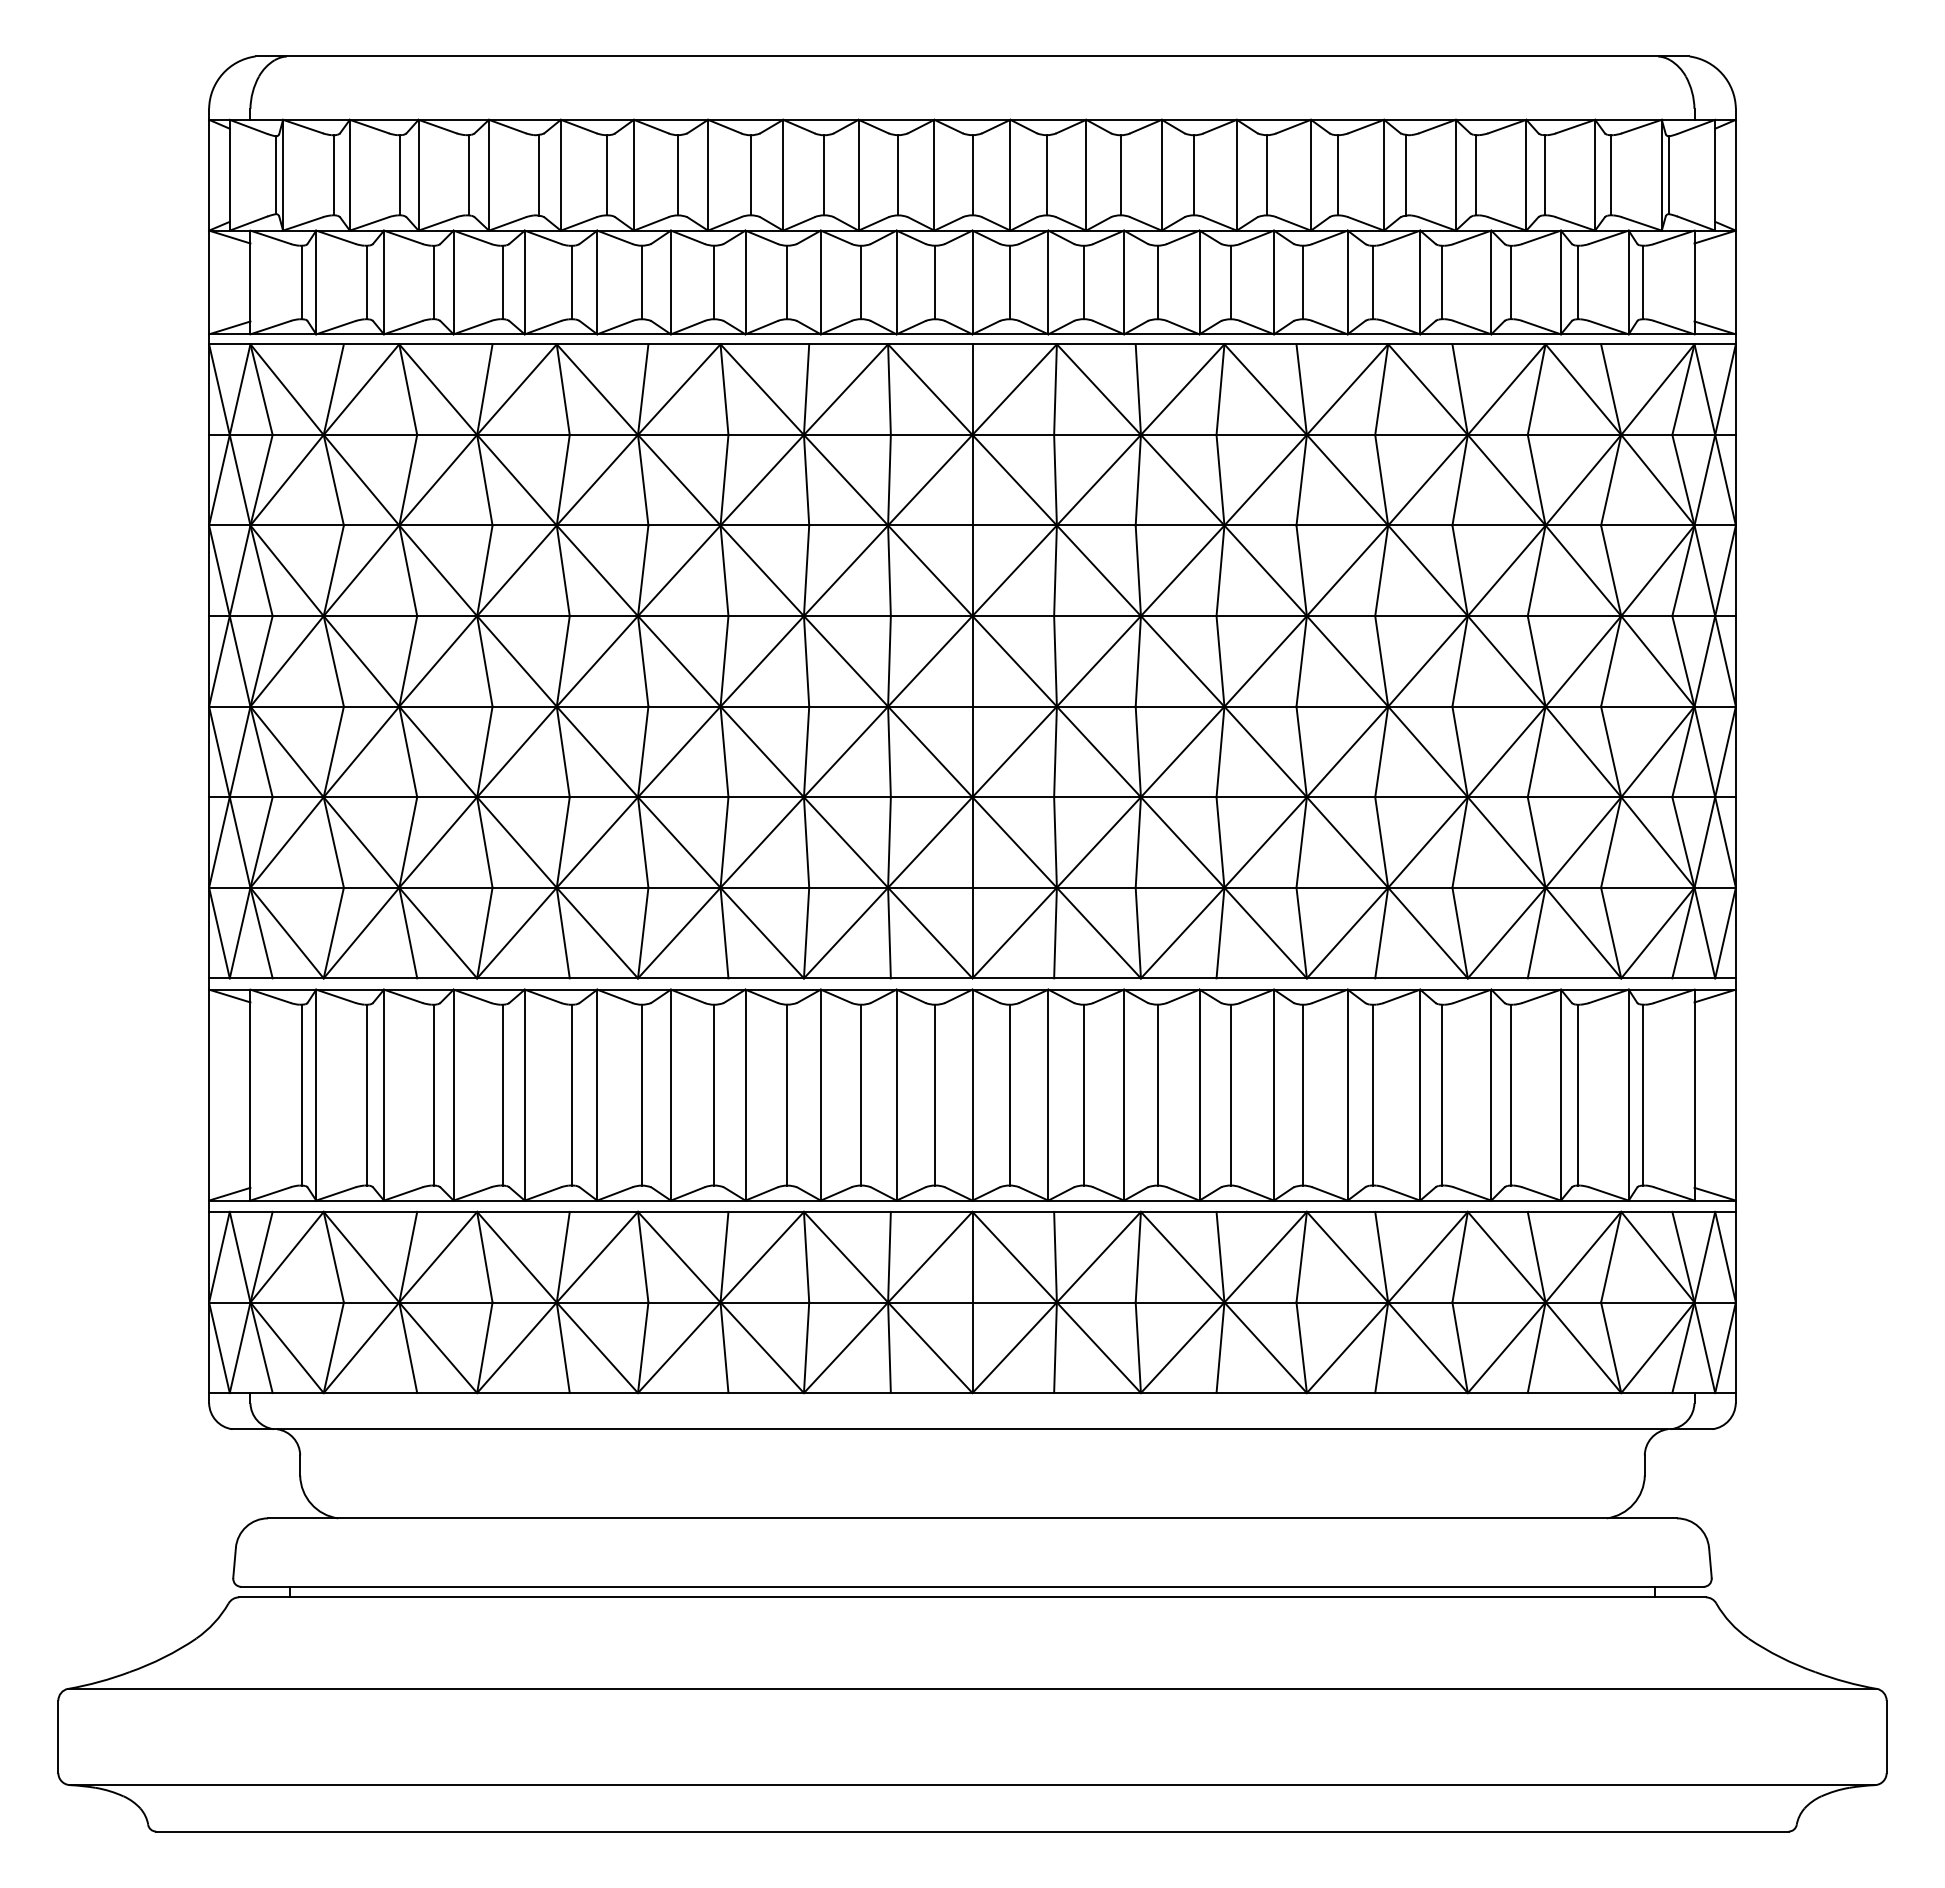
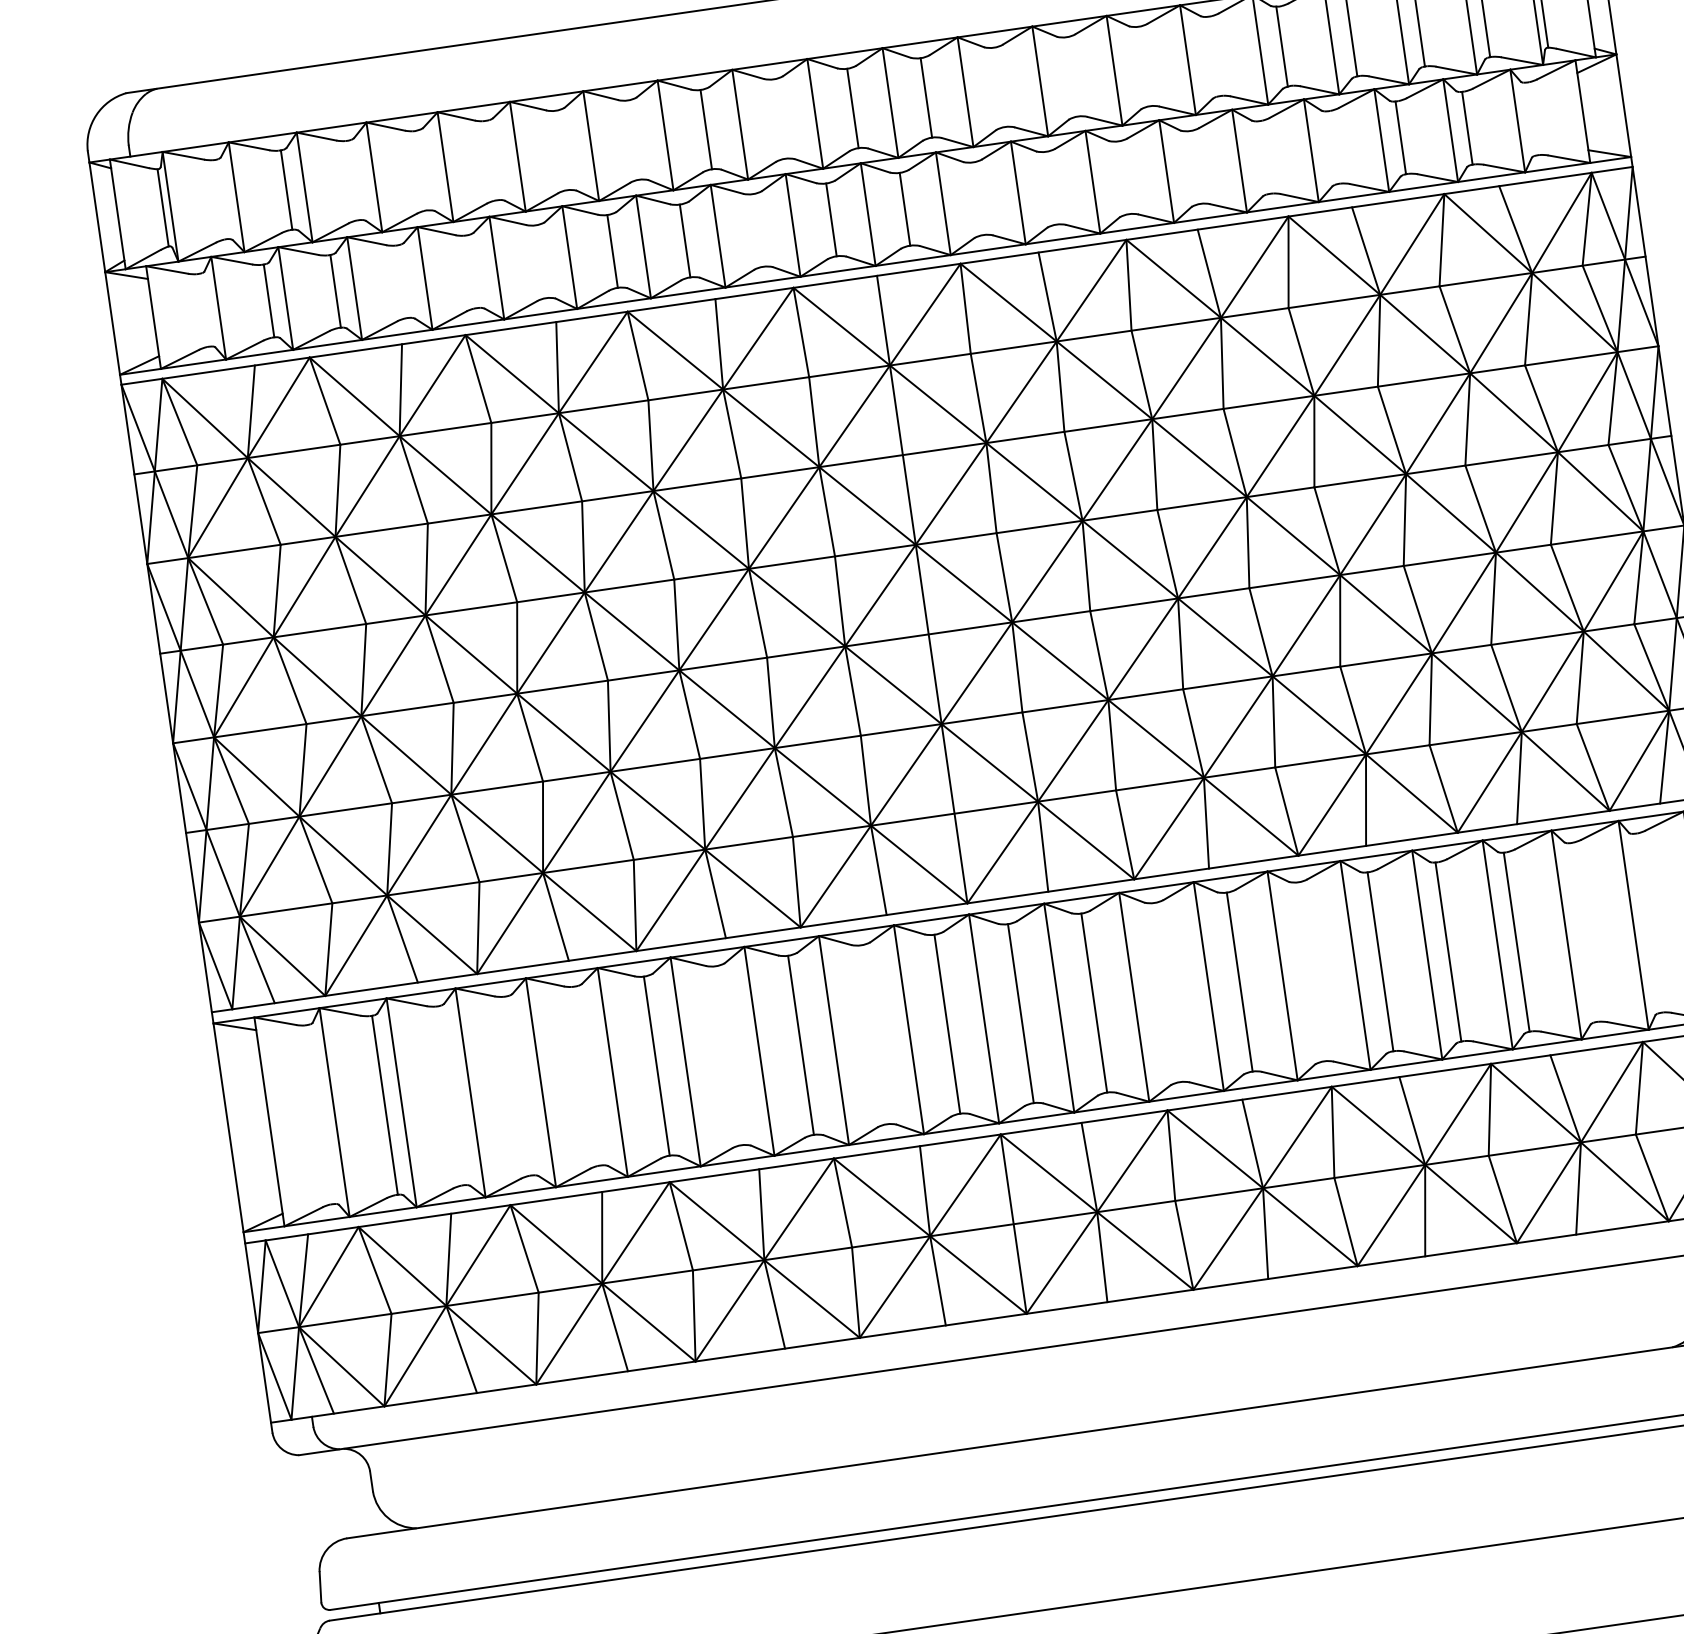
line: (538, 174) -> (423, 169), removed
line: (334, 175) -> (221, 199), removed
line: (468, 175) -> (354, 180), removed
line: (607, 175) -> (491, 160), removed
line: (677, 175) -> (560, 150), removed
line: (750, 175) -> (633, 140), removed
line: (898, 175) -> (779, 119), removed
line: (1120, 175) -> (999, 87), removed
line: (1194, 175) -> (1072, 77), removed
line: (1267, 175) -> (1144, 66), removed
line: (1337, 175) -> (1214, 56), removed
line: (302, 282) -> (205, 310), removed
line: (503, 282) -> (404, 281), removed
line: (572, 282) -> (472, 271), removed
line: (641, 282) -> (540, 261), removed
line: (861, 282) -> (758, 230), removed
line: (1083, 282) -> (978, 198), removed
line: (1157, 282) -> (1051, 188), removed
line: (1230, 282) -> (1123, 177), removed
line: (1303, 282) -> (1195, 167), removed
line: (1372, 282) -> (1264, 157), removed
line: (1441, 282) -> (1332, 147), removed
line: (1642, 282) -> (1531, 119), removed
line: (302, 1094) -> (320, 1113), removed
line: (434, 1094) -> (451, 1095), removed
line: (503, 1094) -> (519, 1085), removed
line: (572, 1094) -> (588, 1075), removed
line: (714, 1094) -> (728, 1055), removed
line: (861, 1094) -> (874, 1034), removed
line: (1157, 1094) -> (1167, 991), removed
line: (1303, 1094) -> (1311, 971), removed
line: (1577, 1094) -> (1582, 932), removed
line: (1642, 1094) -> (1647, 922), removed

